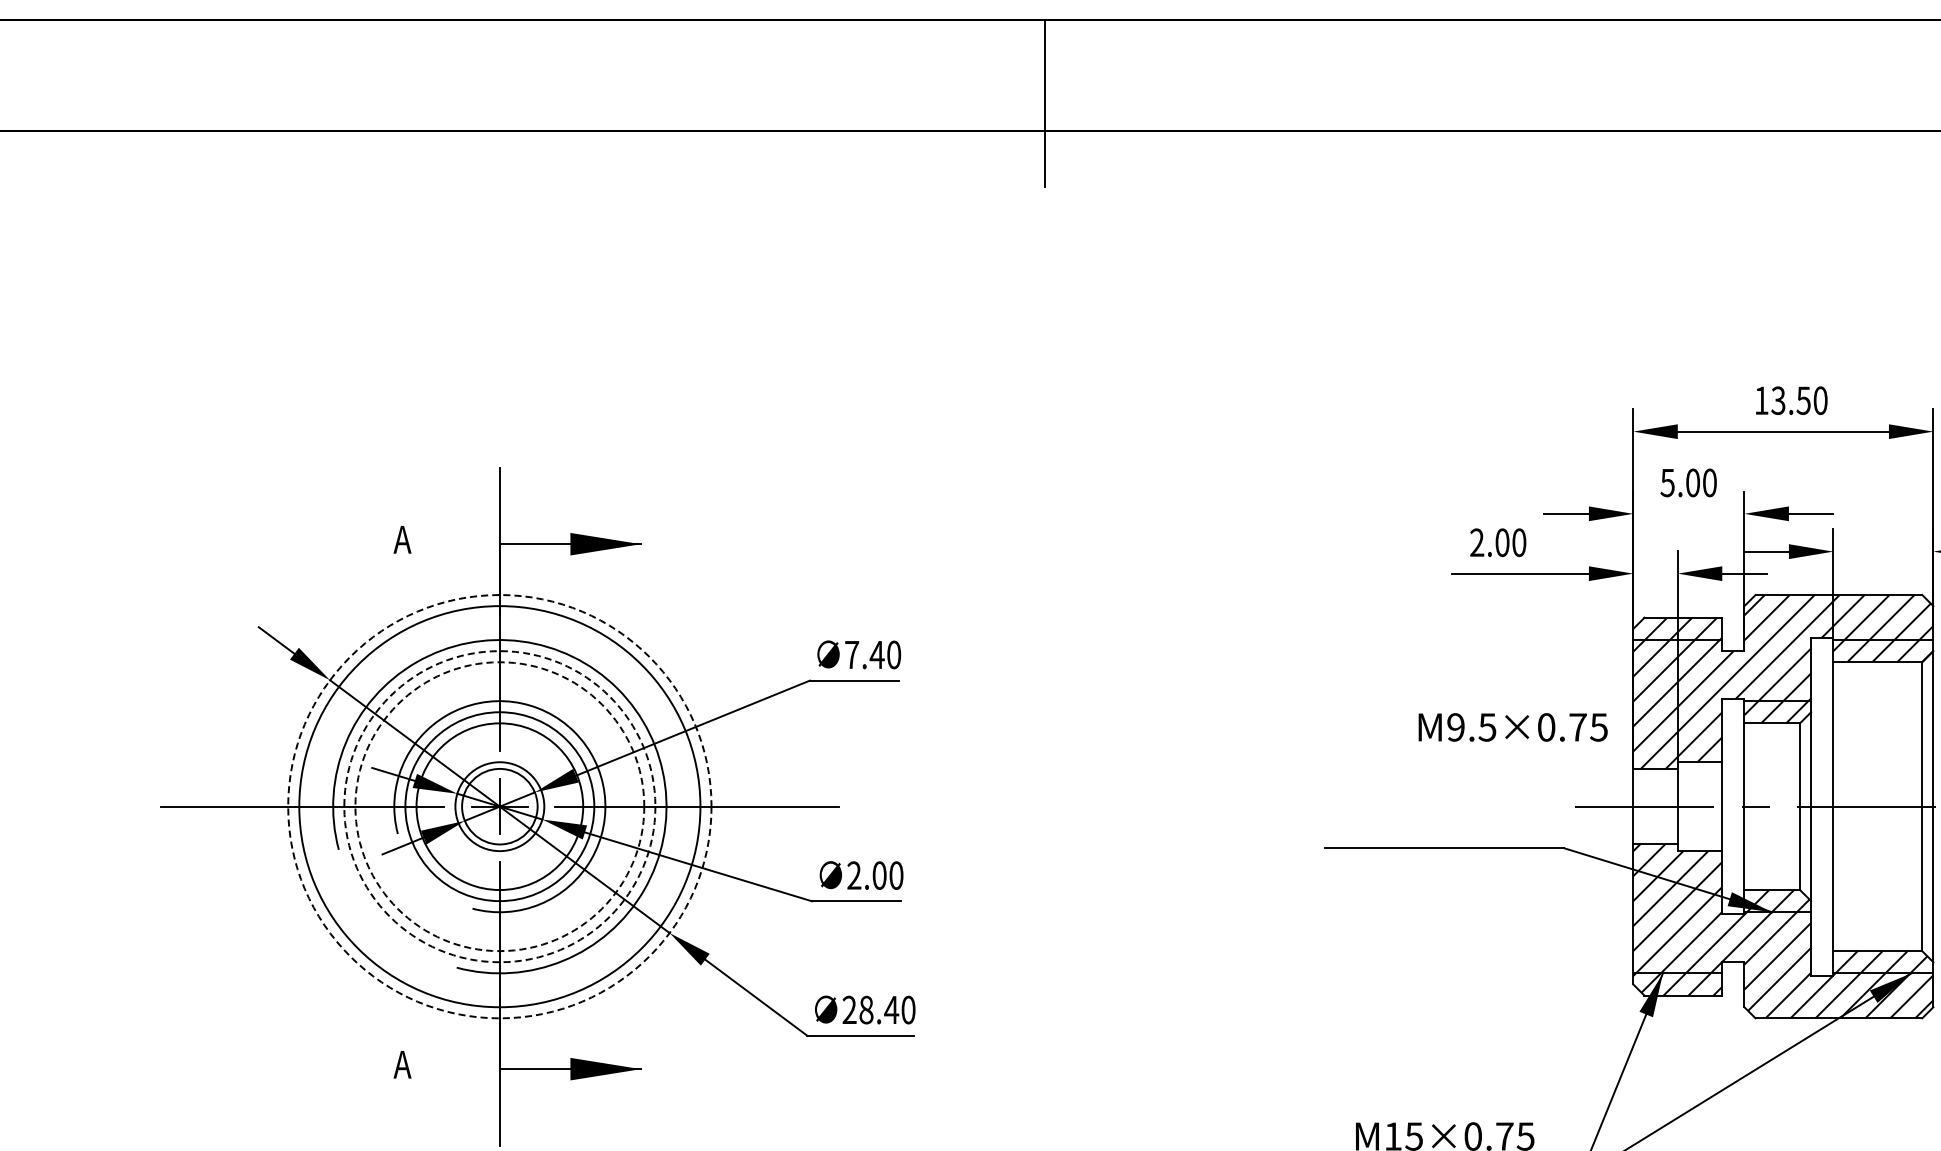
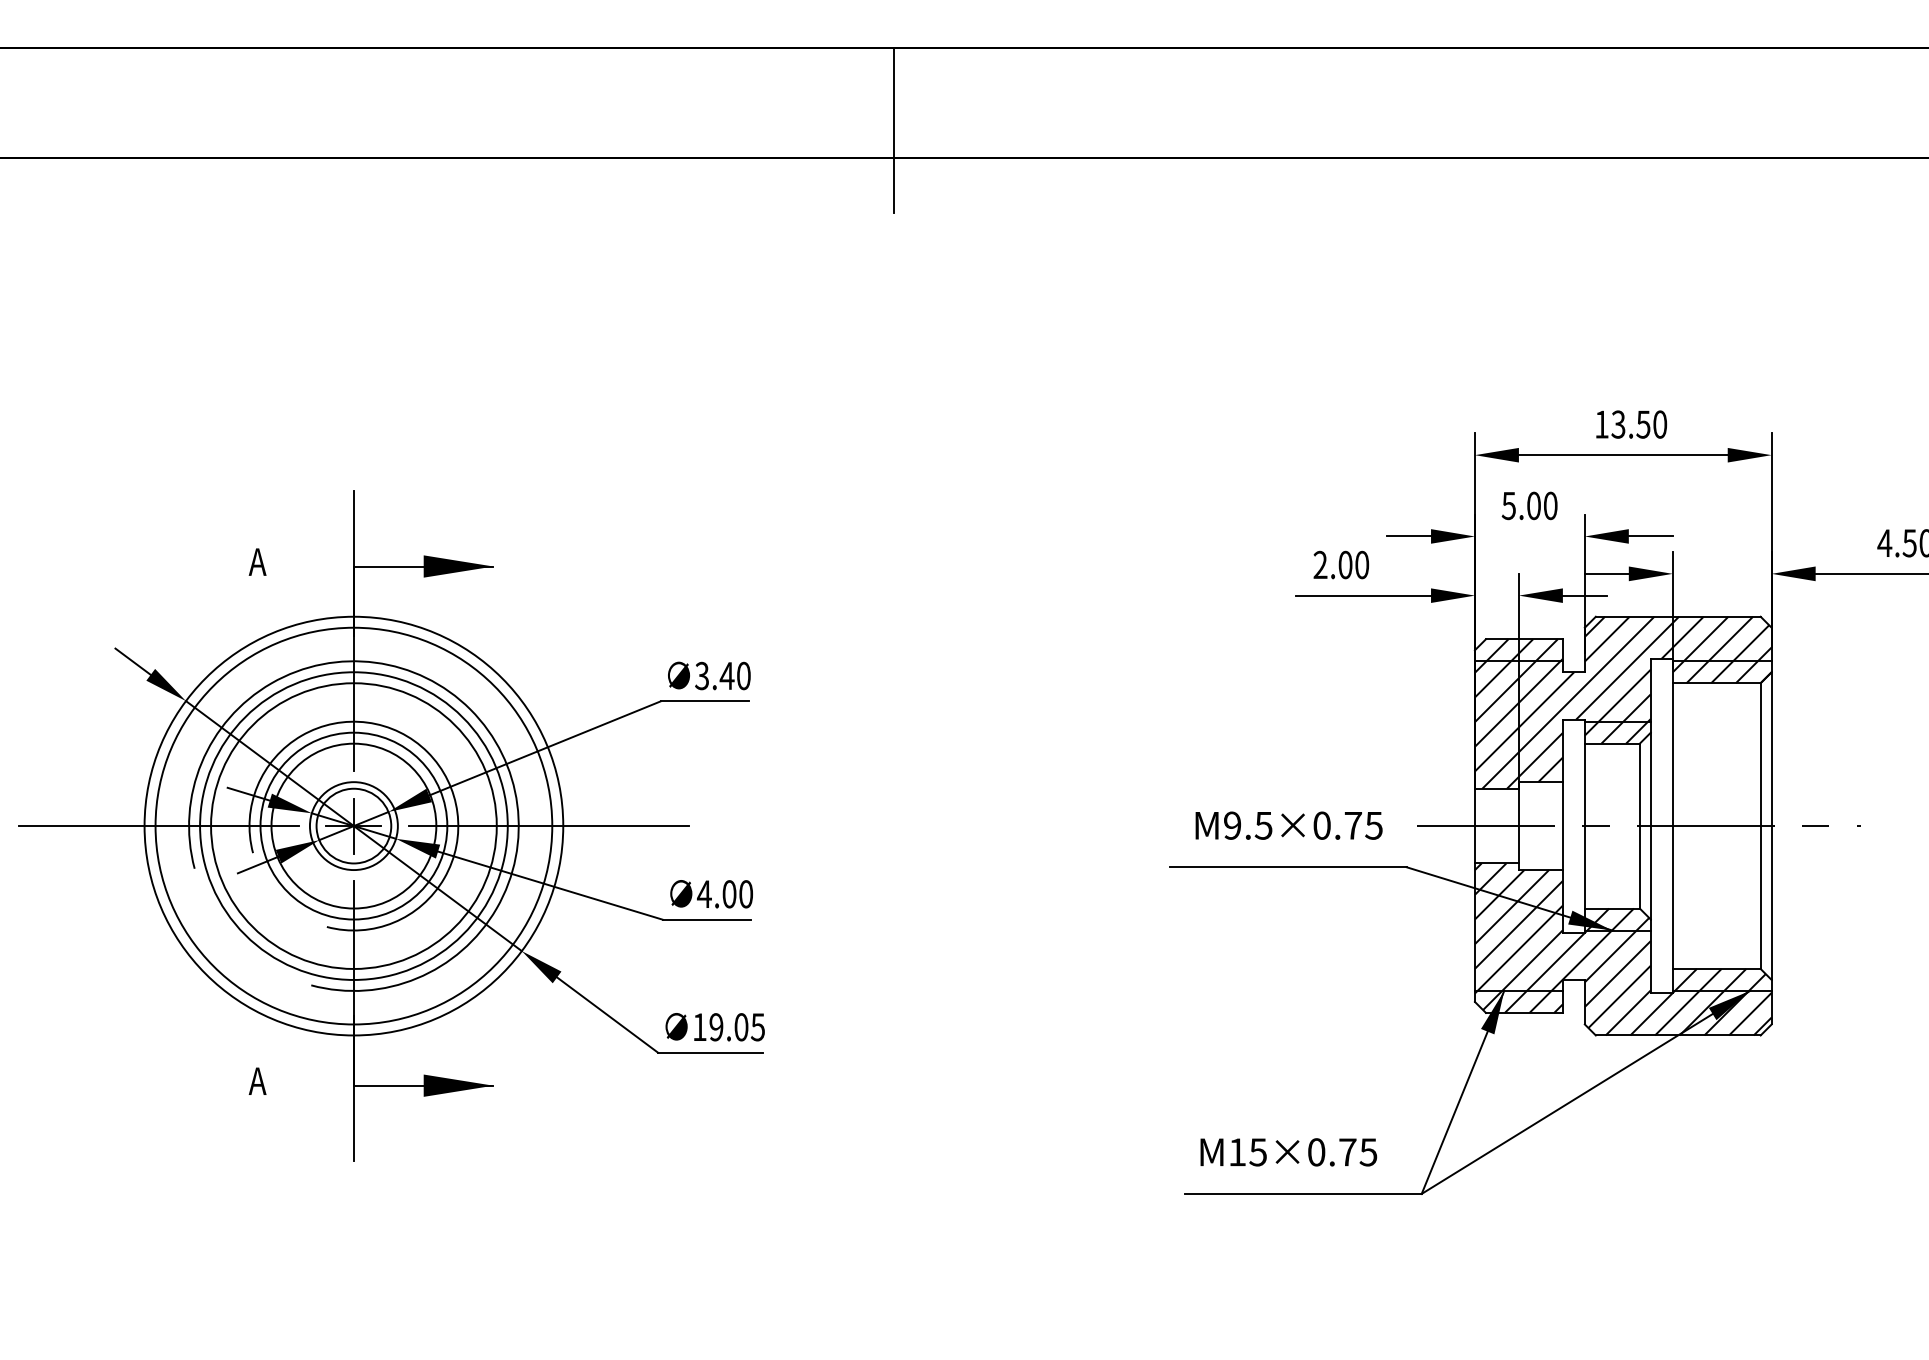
text: (852, 654) -> (702, 675), 7.40 -> 3.40
text: (1512, 727) -> (1288, 825), moved
circle: (499, 806) -> (353, 825), dashed -> solid
circle: (499, 806) -> (353, 825), dashed -> solid
circle: (499, 806) -> (353, 825), dashed -> solid
text: (854, 874) -> (704, 893), 2.00 -> 4.00
text: (878, 1010) -> (728, 1027), 28.40 -> 19.05

